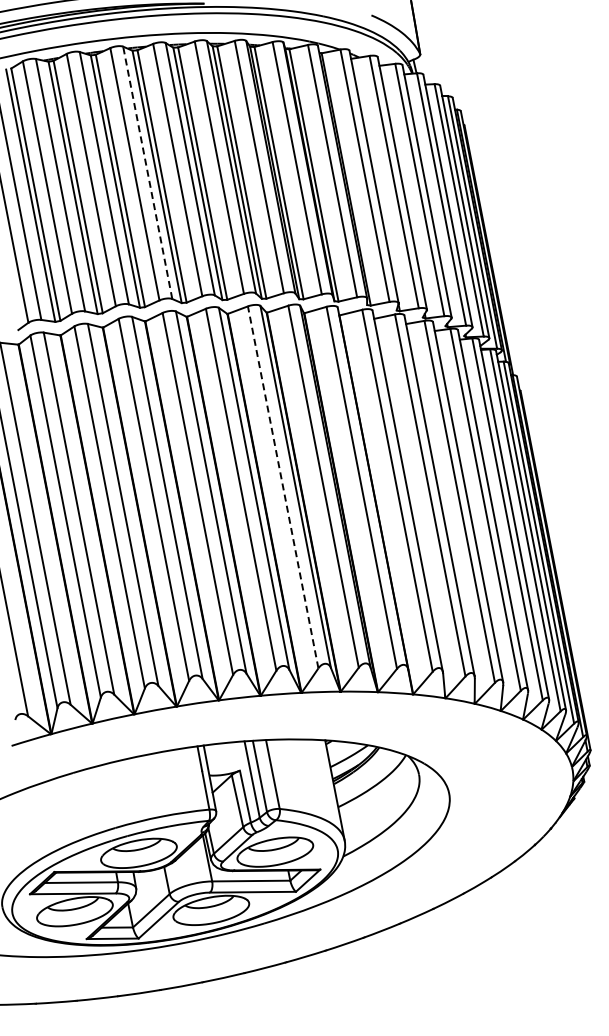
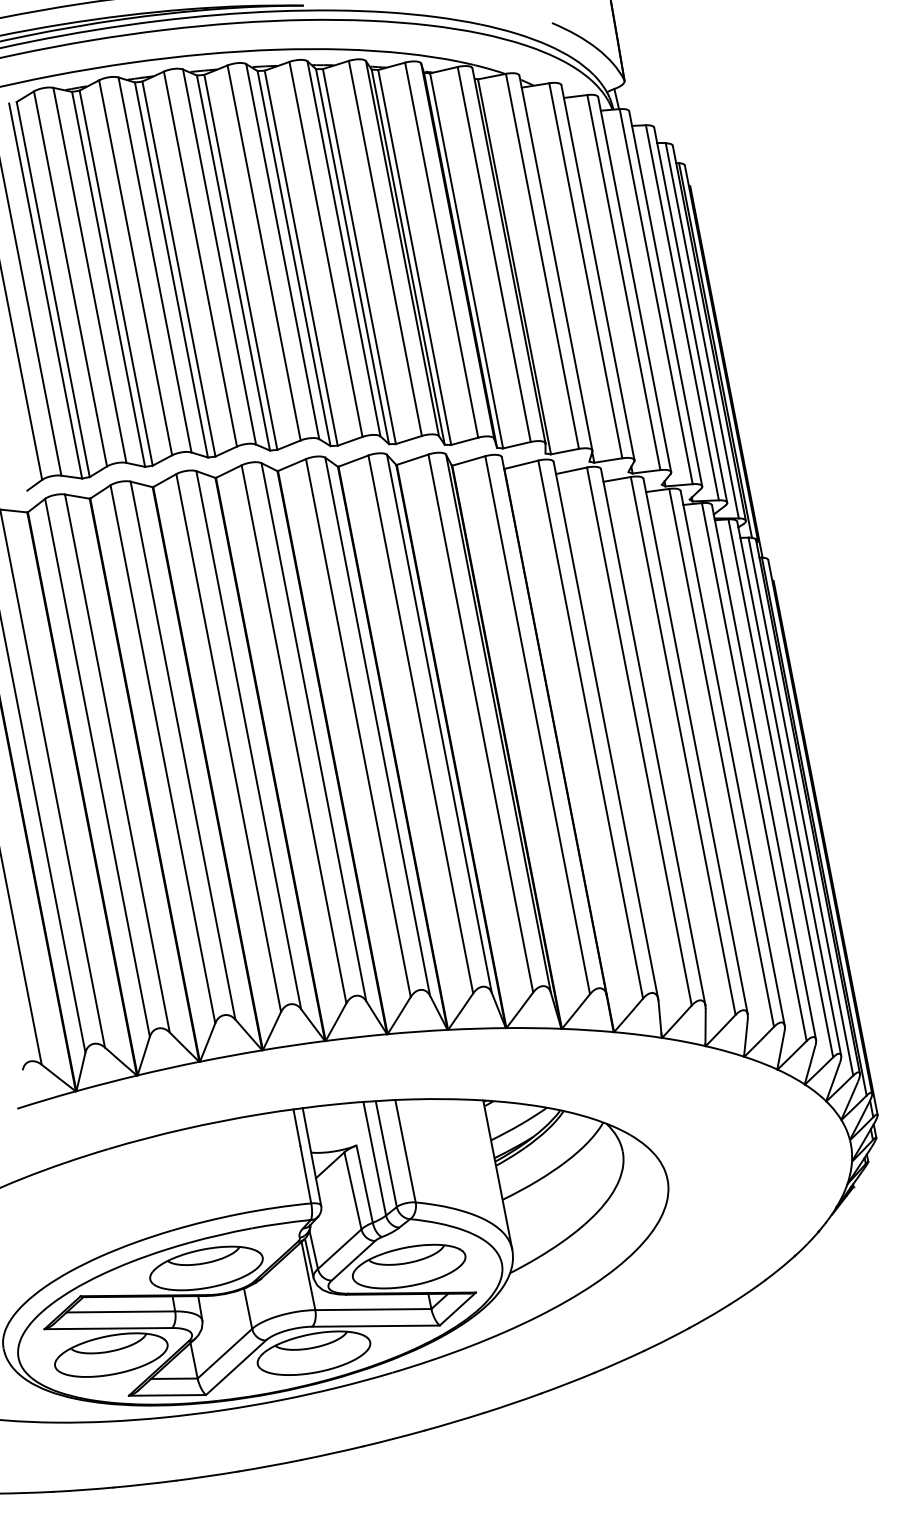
line: (147, 172) -> (219, 256), dashed -> solid
line: (283, 486) -> (421, 723), dashed -> solid

